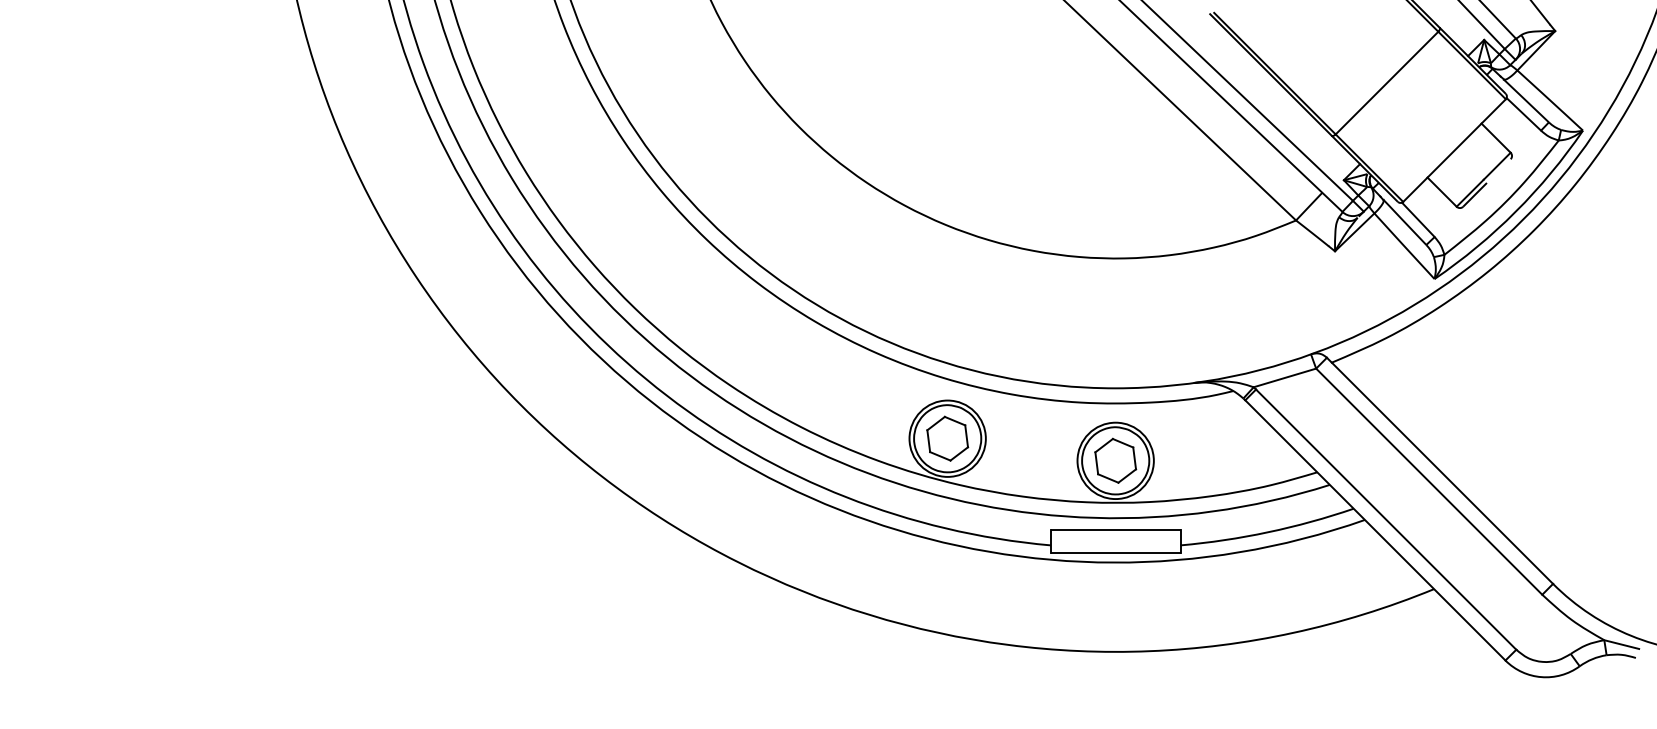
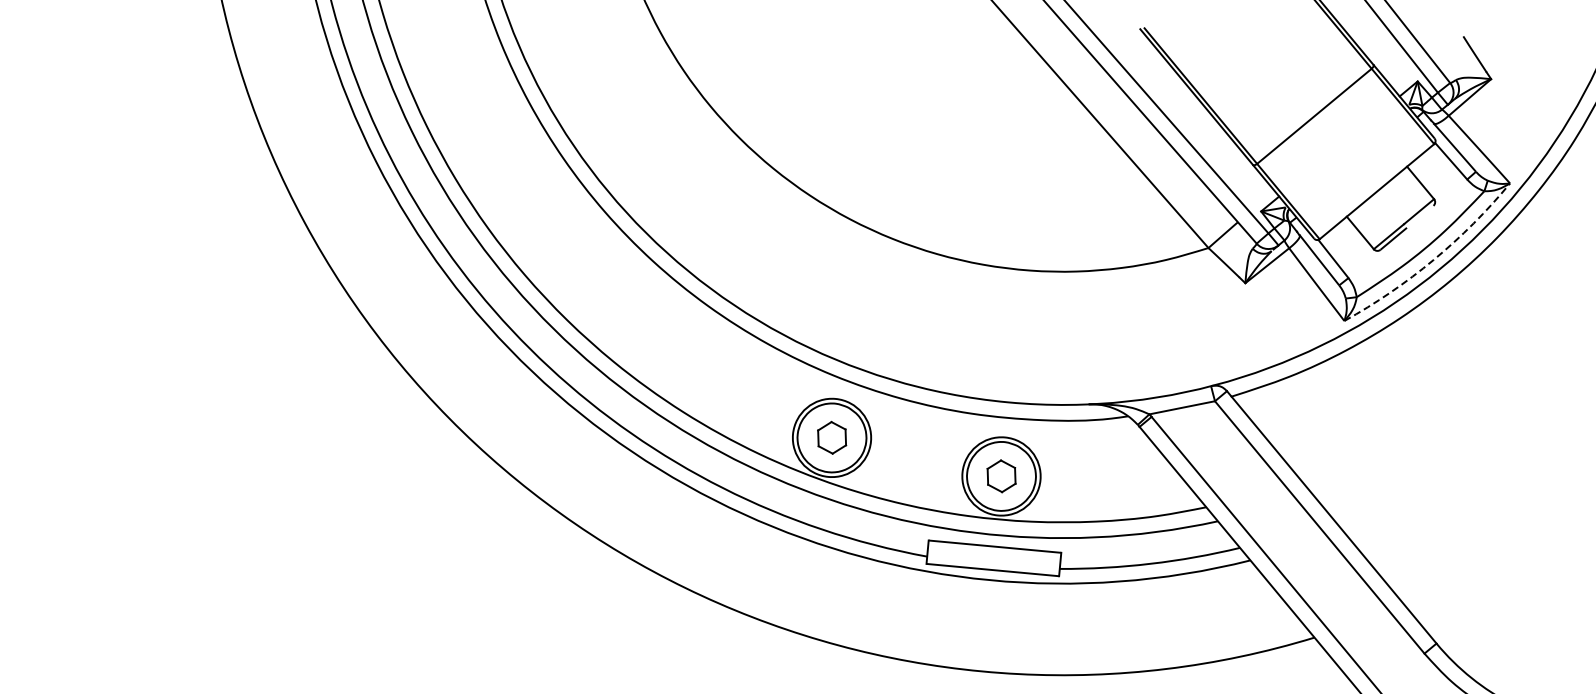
arc: (1515, 211) -> (1433, 259), solid -> dashed
part: (947, 438) -> (831, 437), size x0.7
part: (1115, 460) -> (1001, 476), size x0.7

